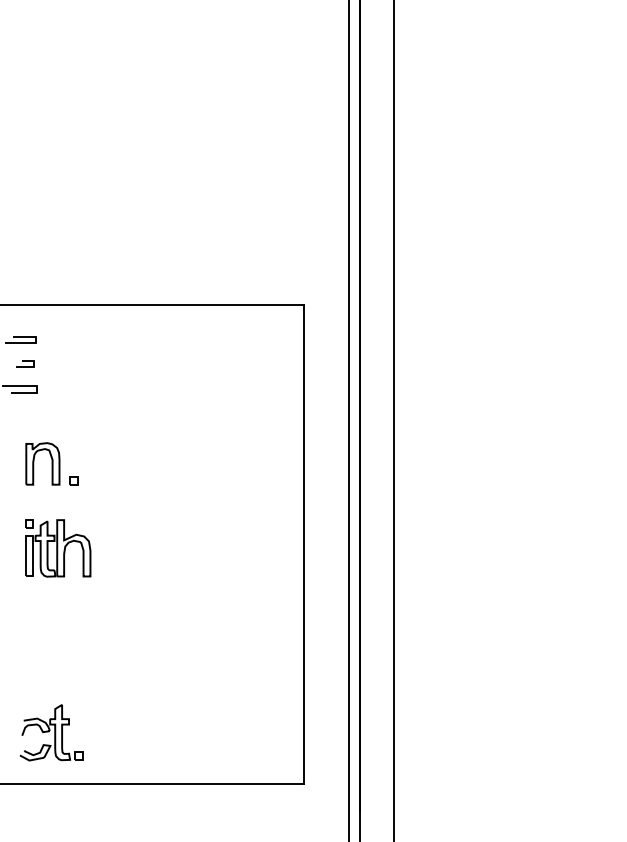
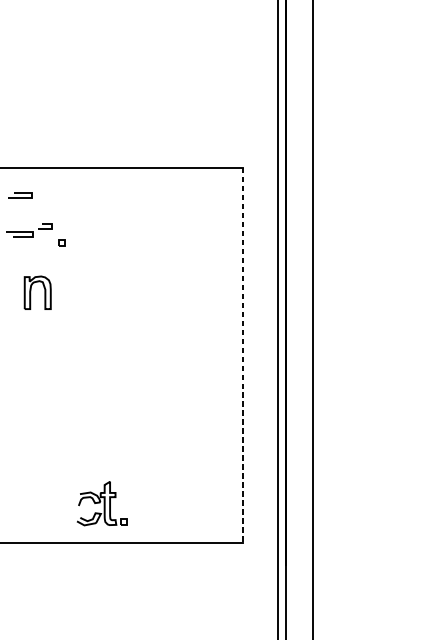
curve: (25, 361) -> (45, 224), moved
part: (73, 480) -> (61, 243), moved
line: (304, 544) -> (242, 355), solid -> dashed
part: (58, 548) -> (50, 359), removed
part: (51, 732) -> (101, 503), moved

